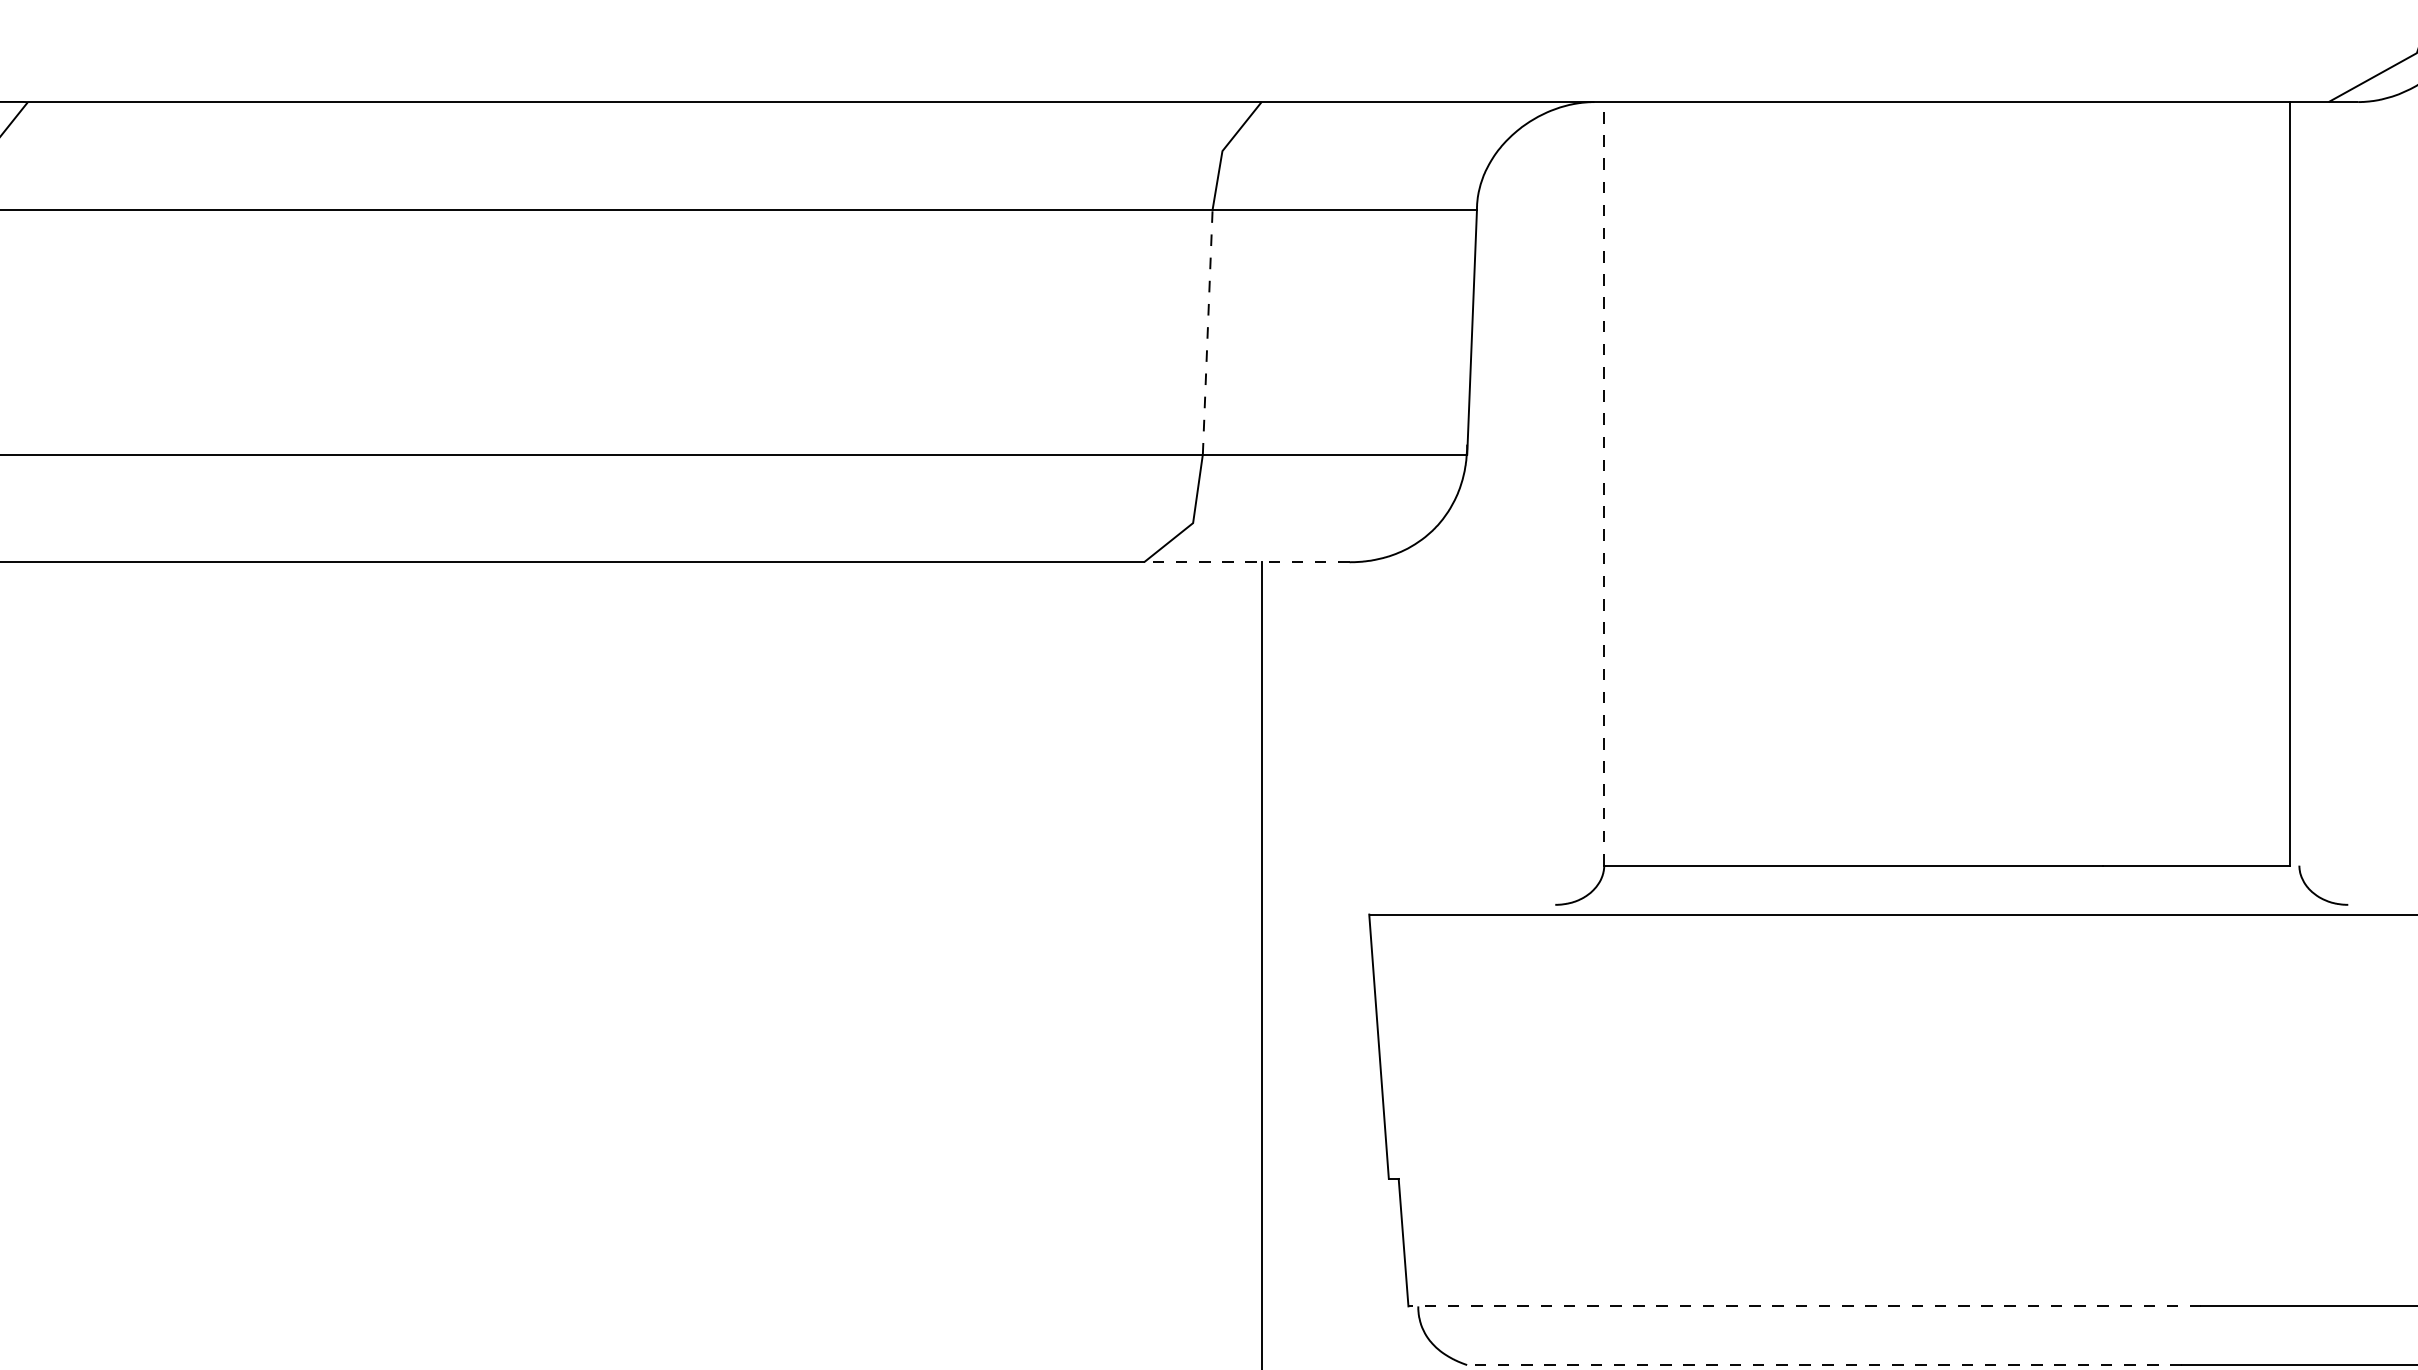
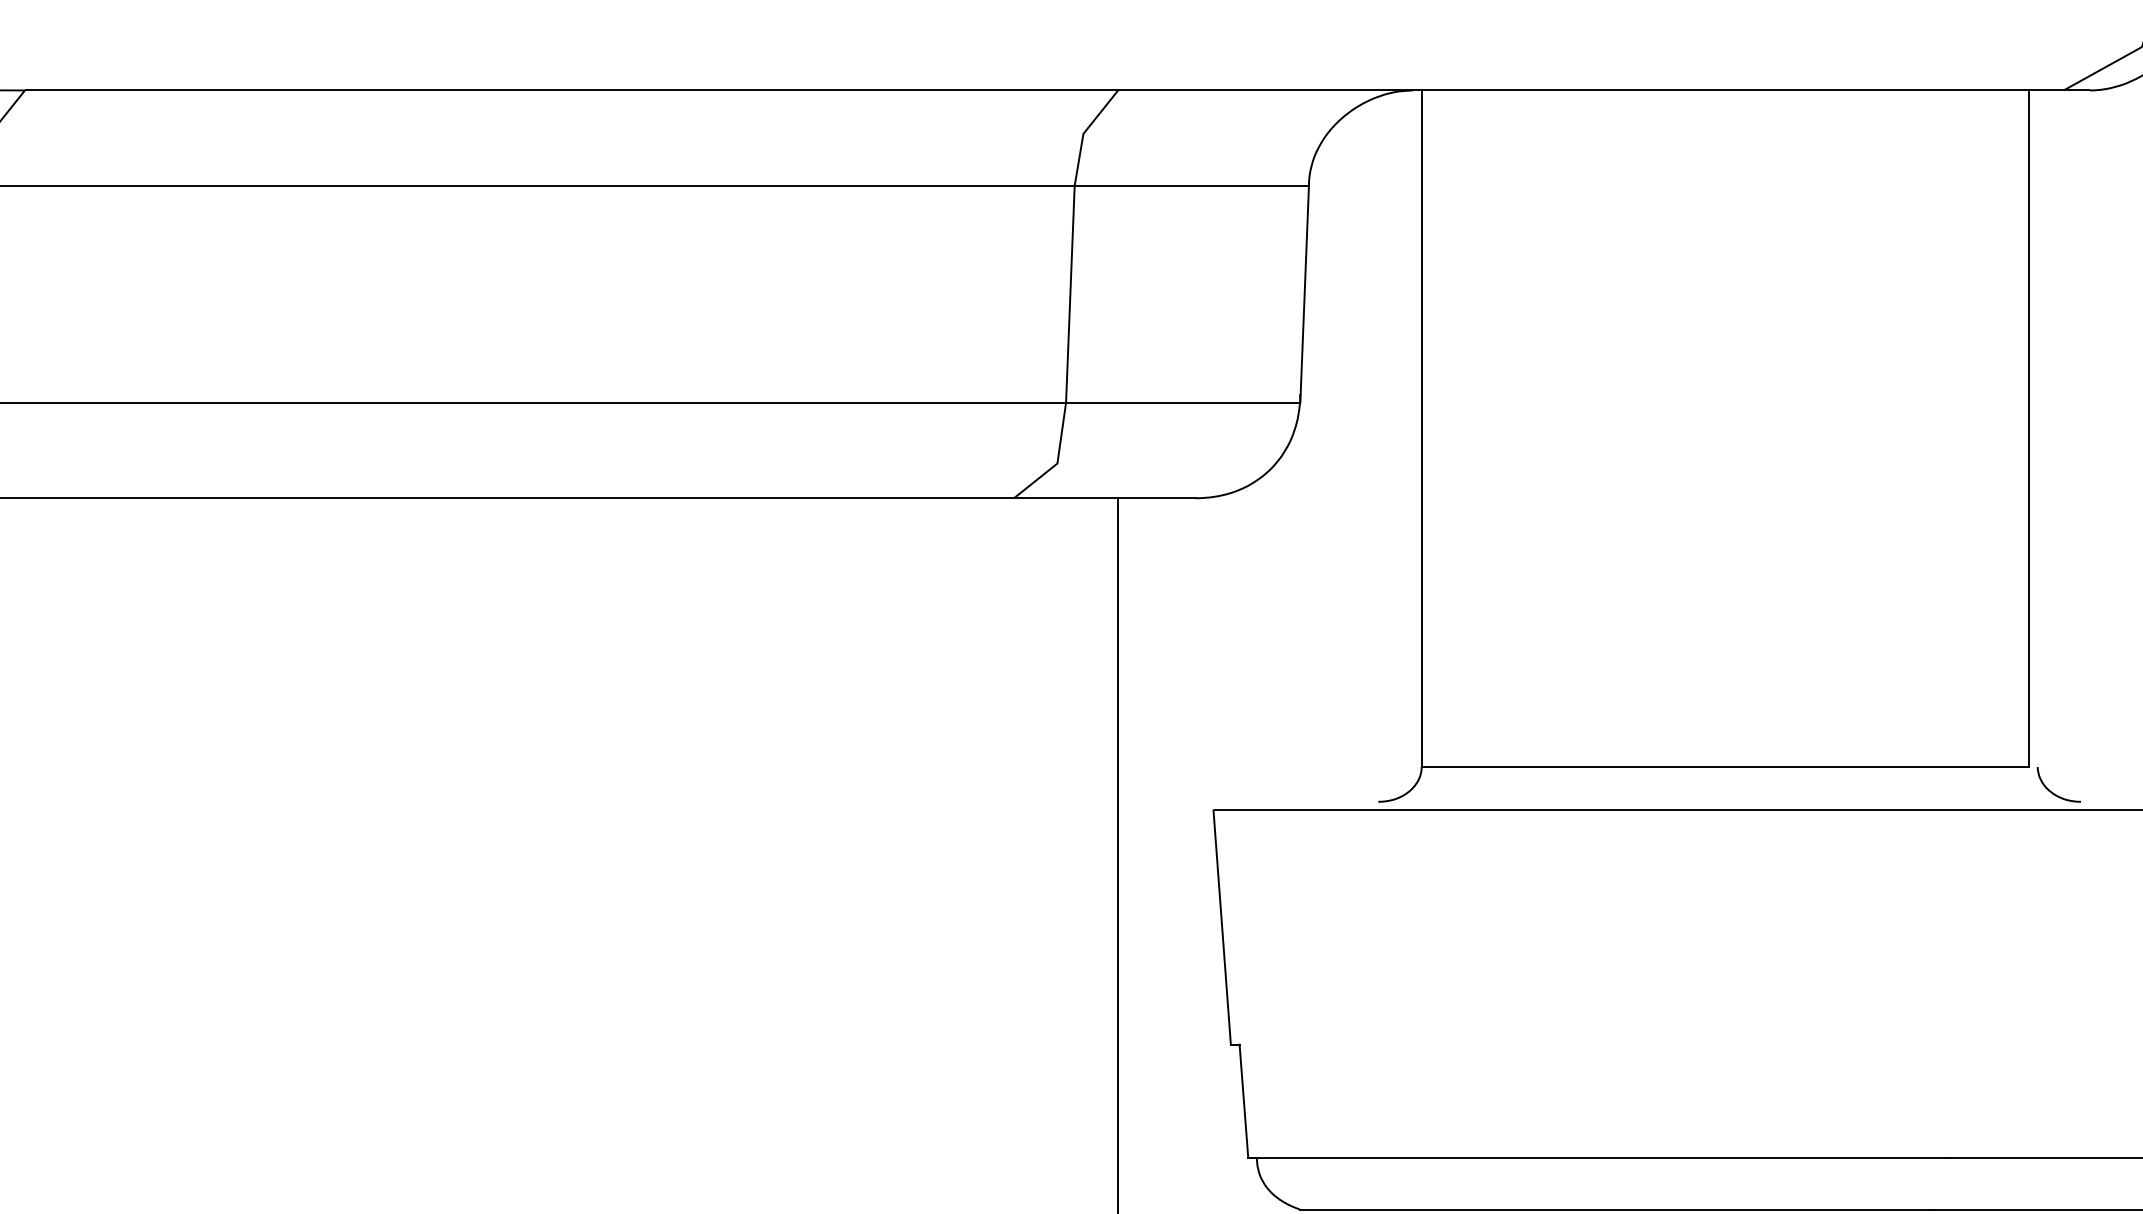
line: (1207, 332) -> (1070, 294), dashed -> solid
line: (1603, 483) -> (1421, 428), dashed -> solid
line: (1246, 562) -> (1104, 498), dashed -> solid
line: (1804, 1306) -> (1599, 1157), dashed -> solid
line: (1824, 1364) -> (1616, 1209), dashed -> solid

